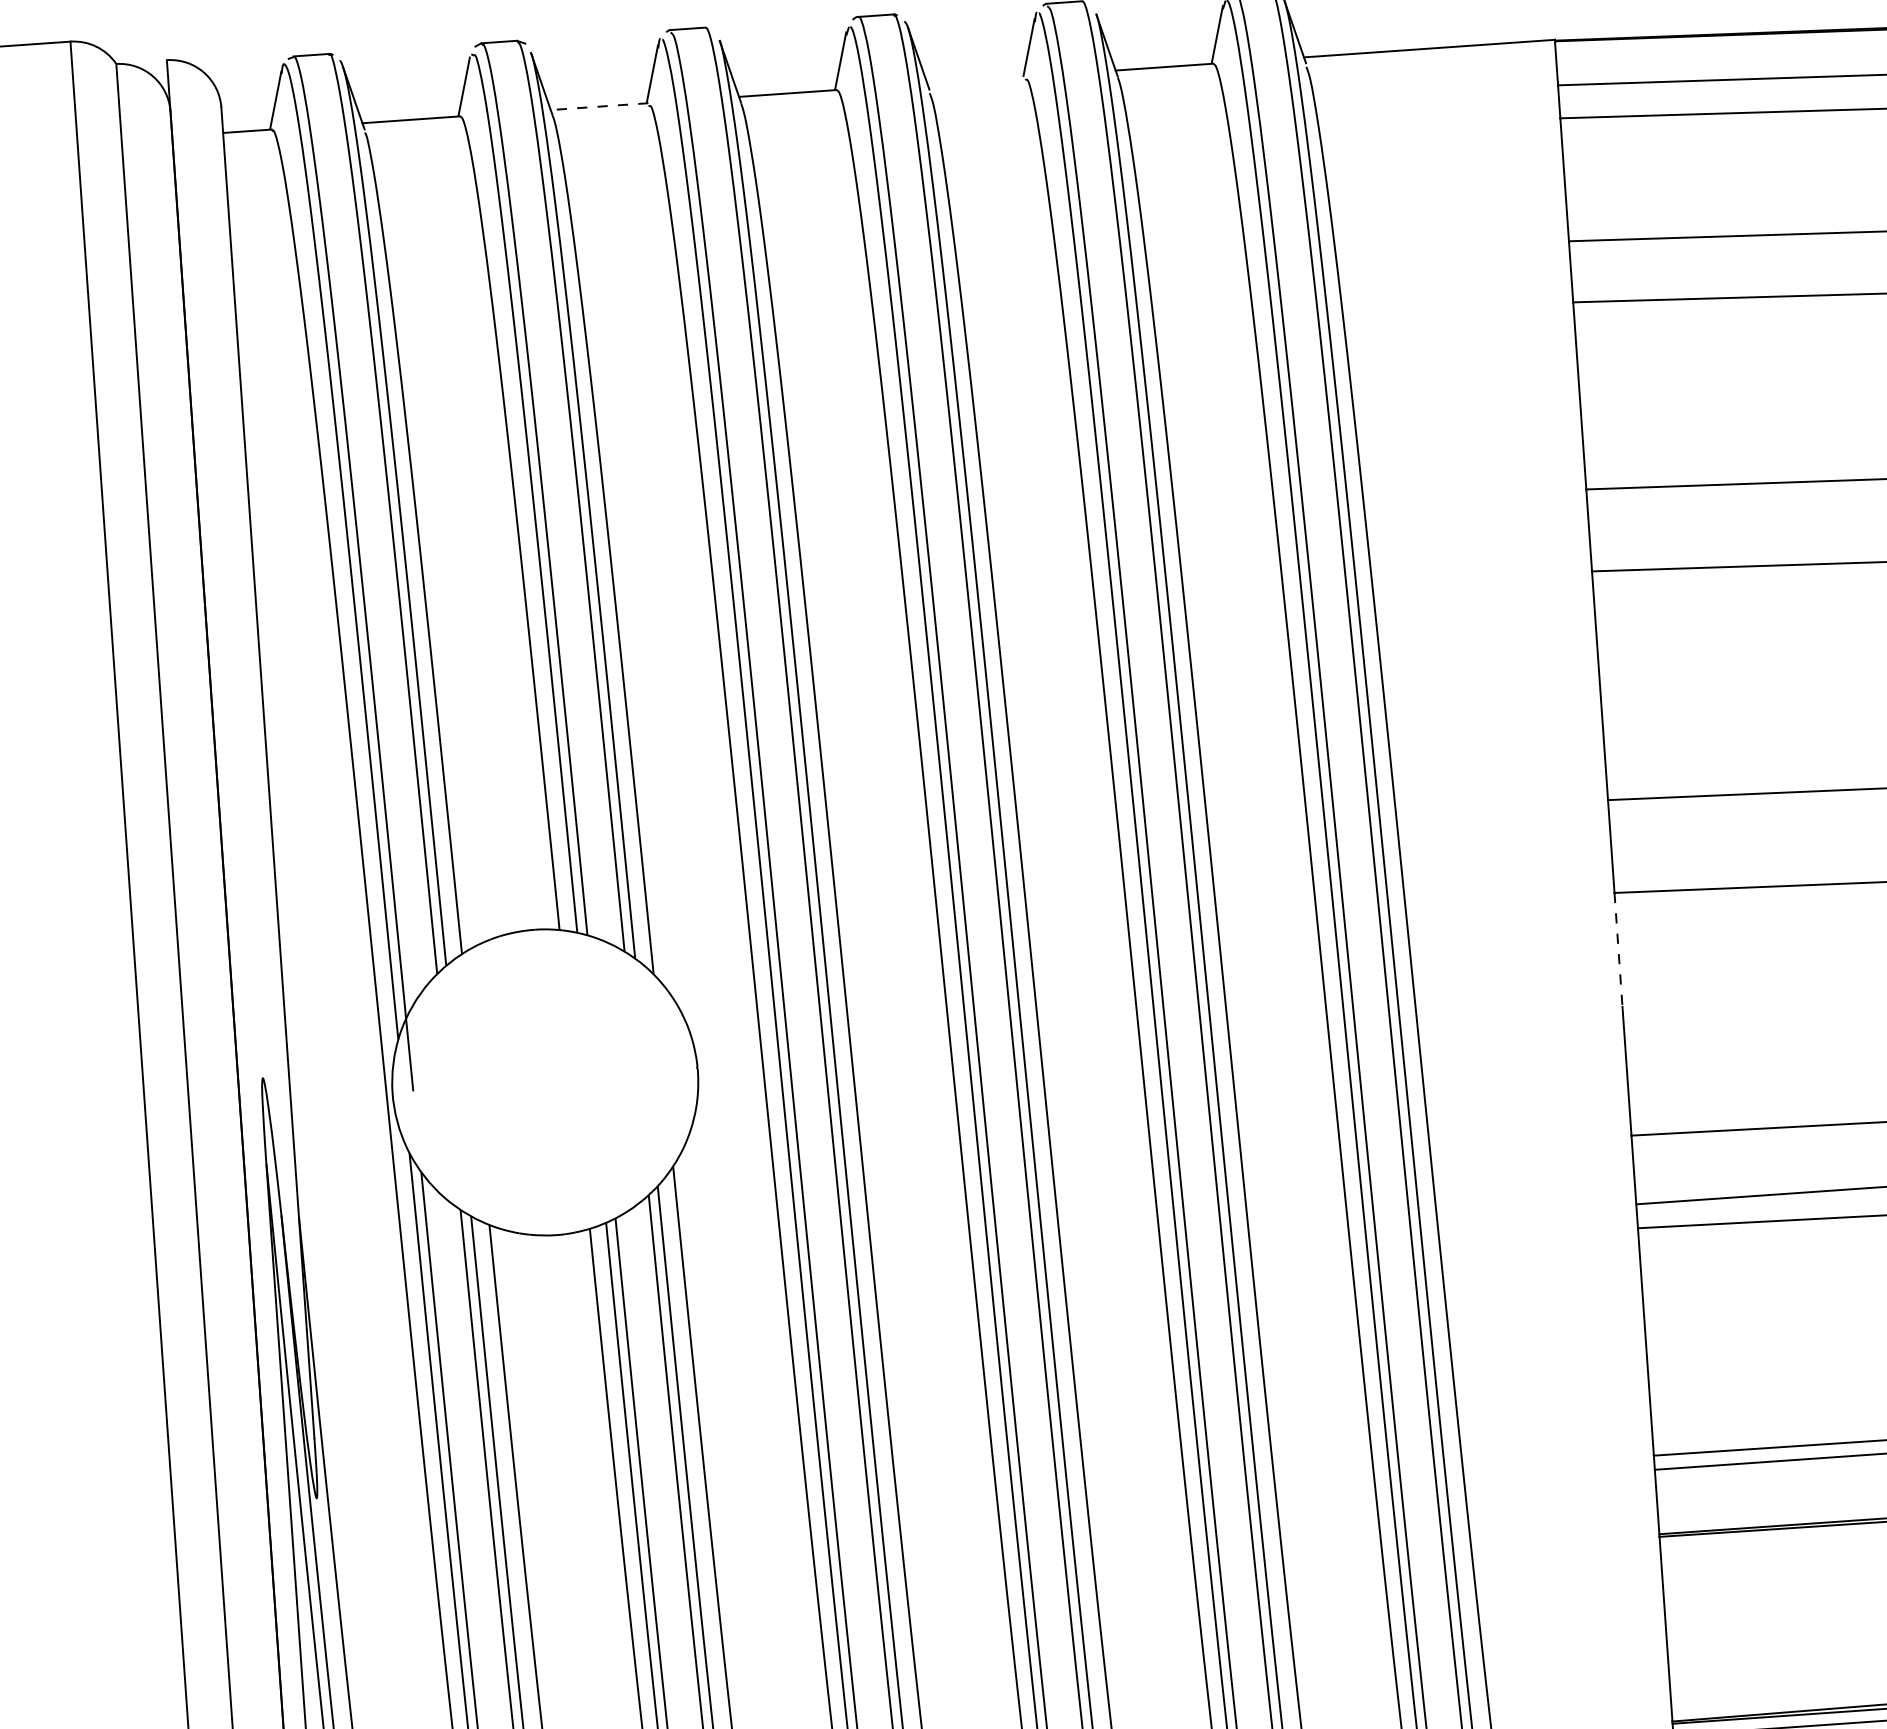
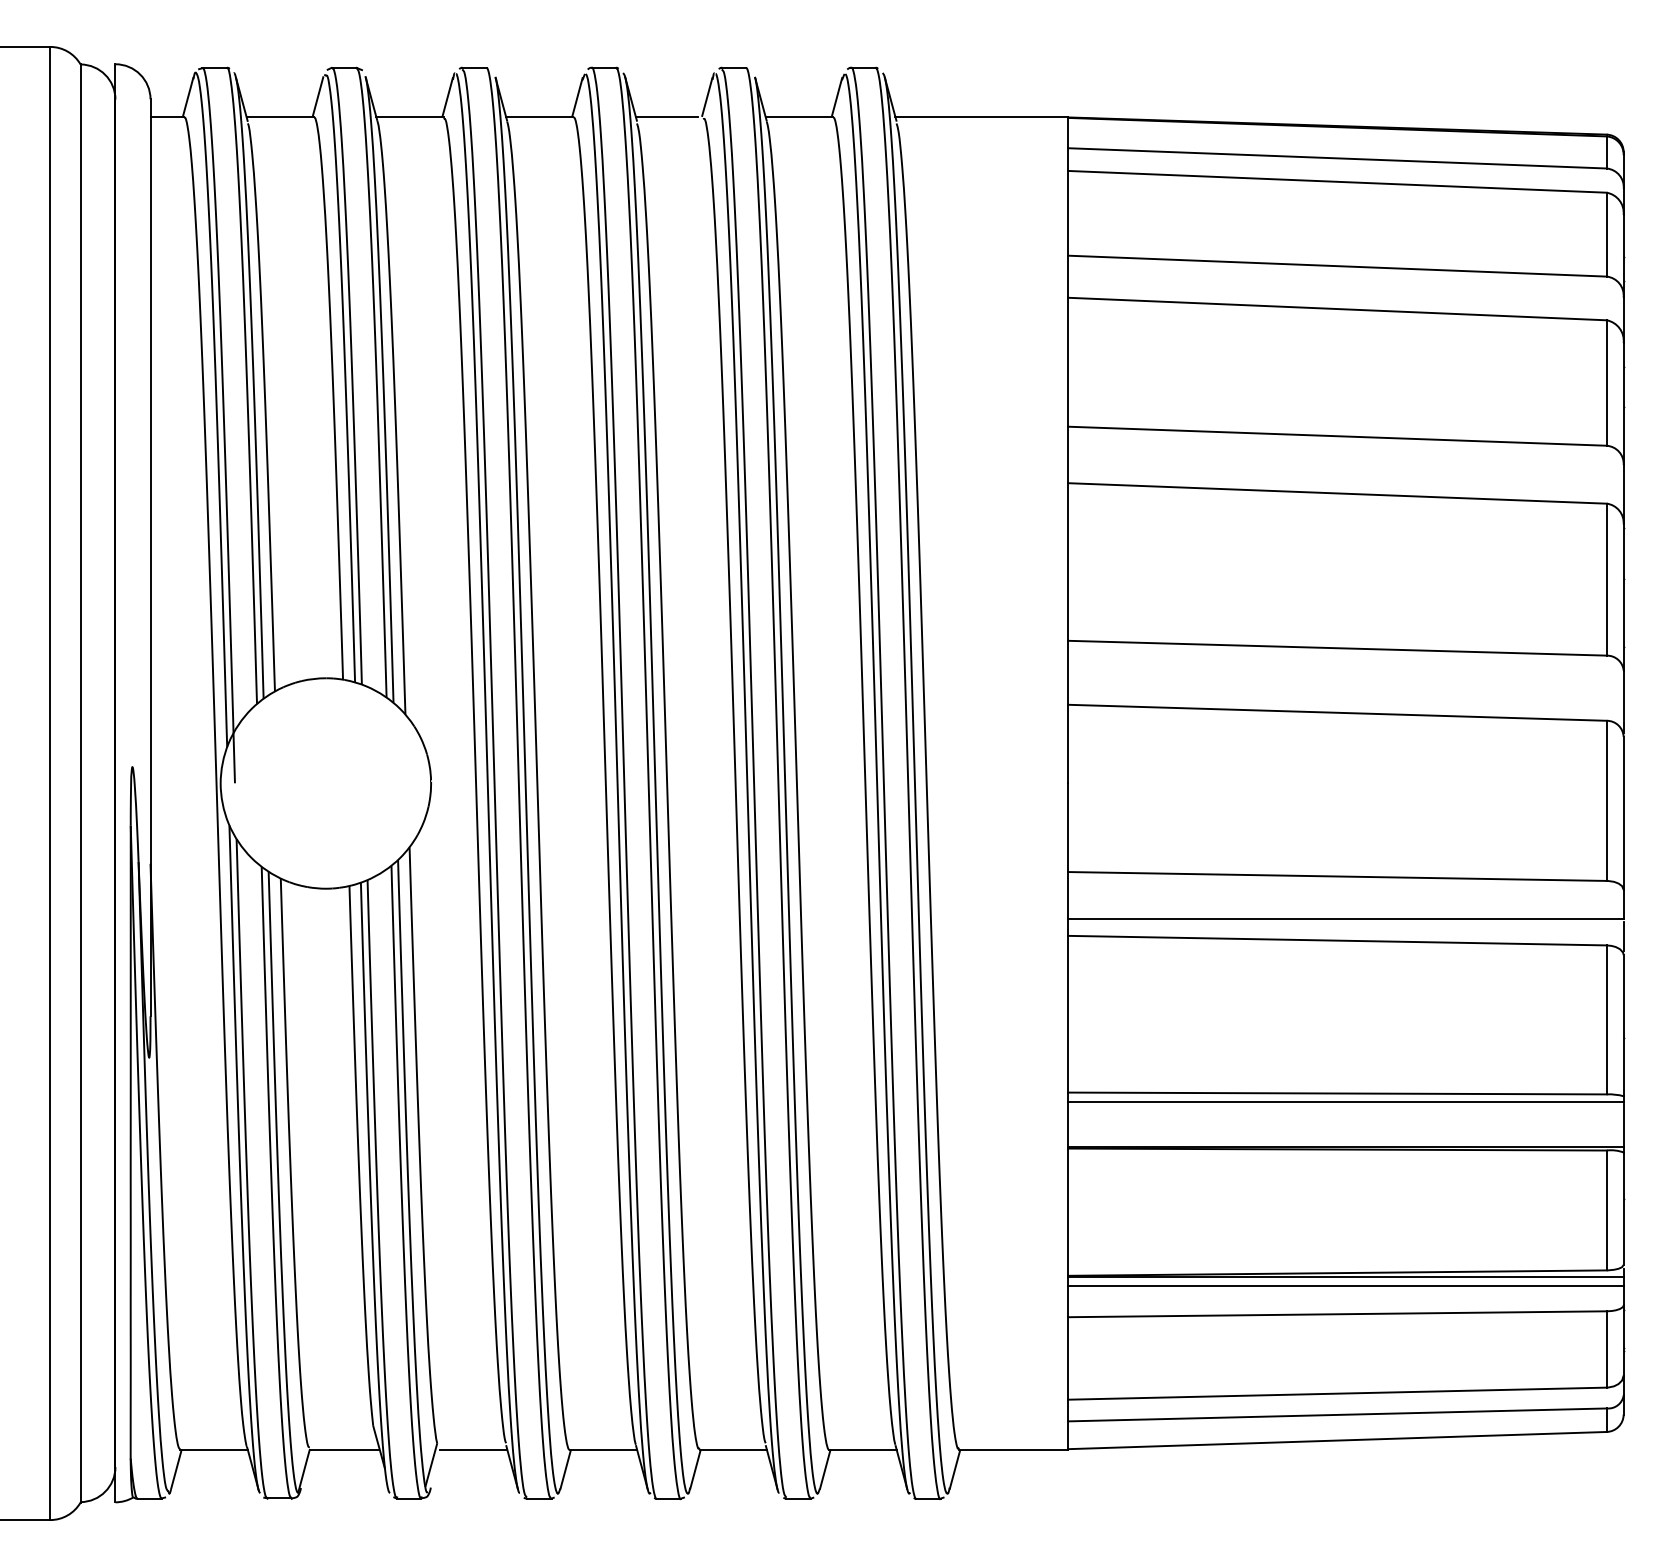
line: (971, 80) -> (666, 116), added
line: (598, 106) -> (409, 116), dashed -> solid
line: (1618, 950) -> (1068, 744), dashed -> solid

